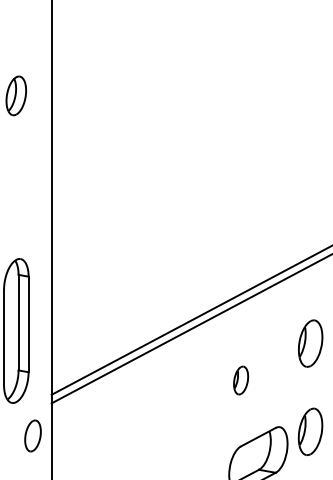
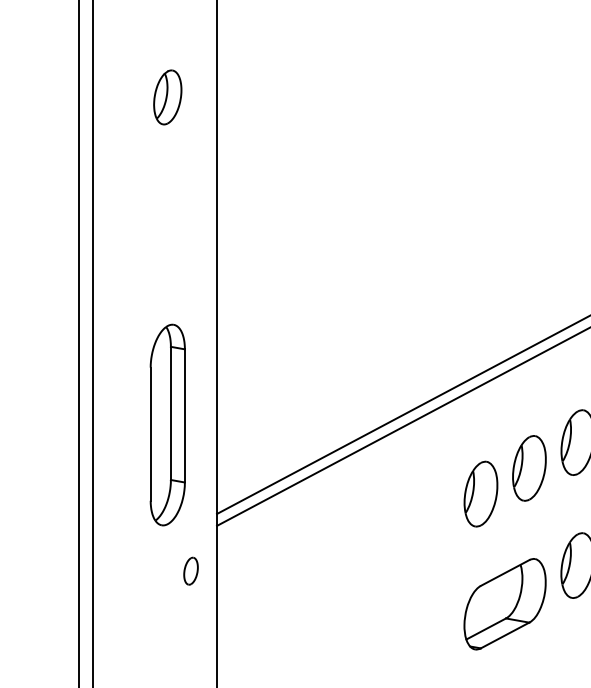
part: (275, 362) -> (529, 468), added
part: (240, 380) -> (480, 493), size x1.67
part: (32, 435) -> (190, 570), size x0.62

